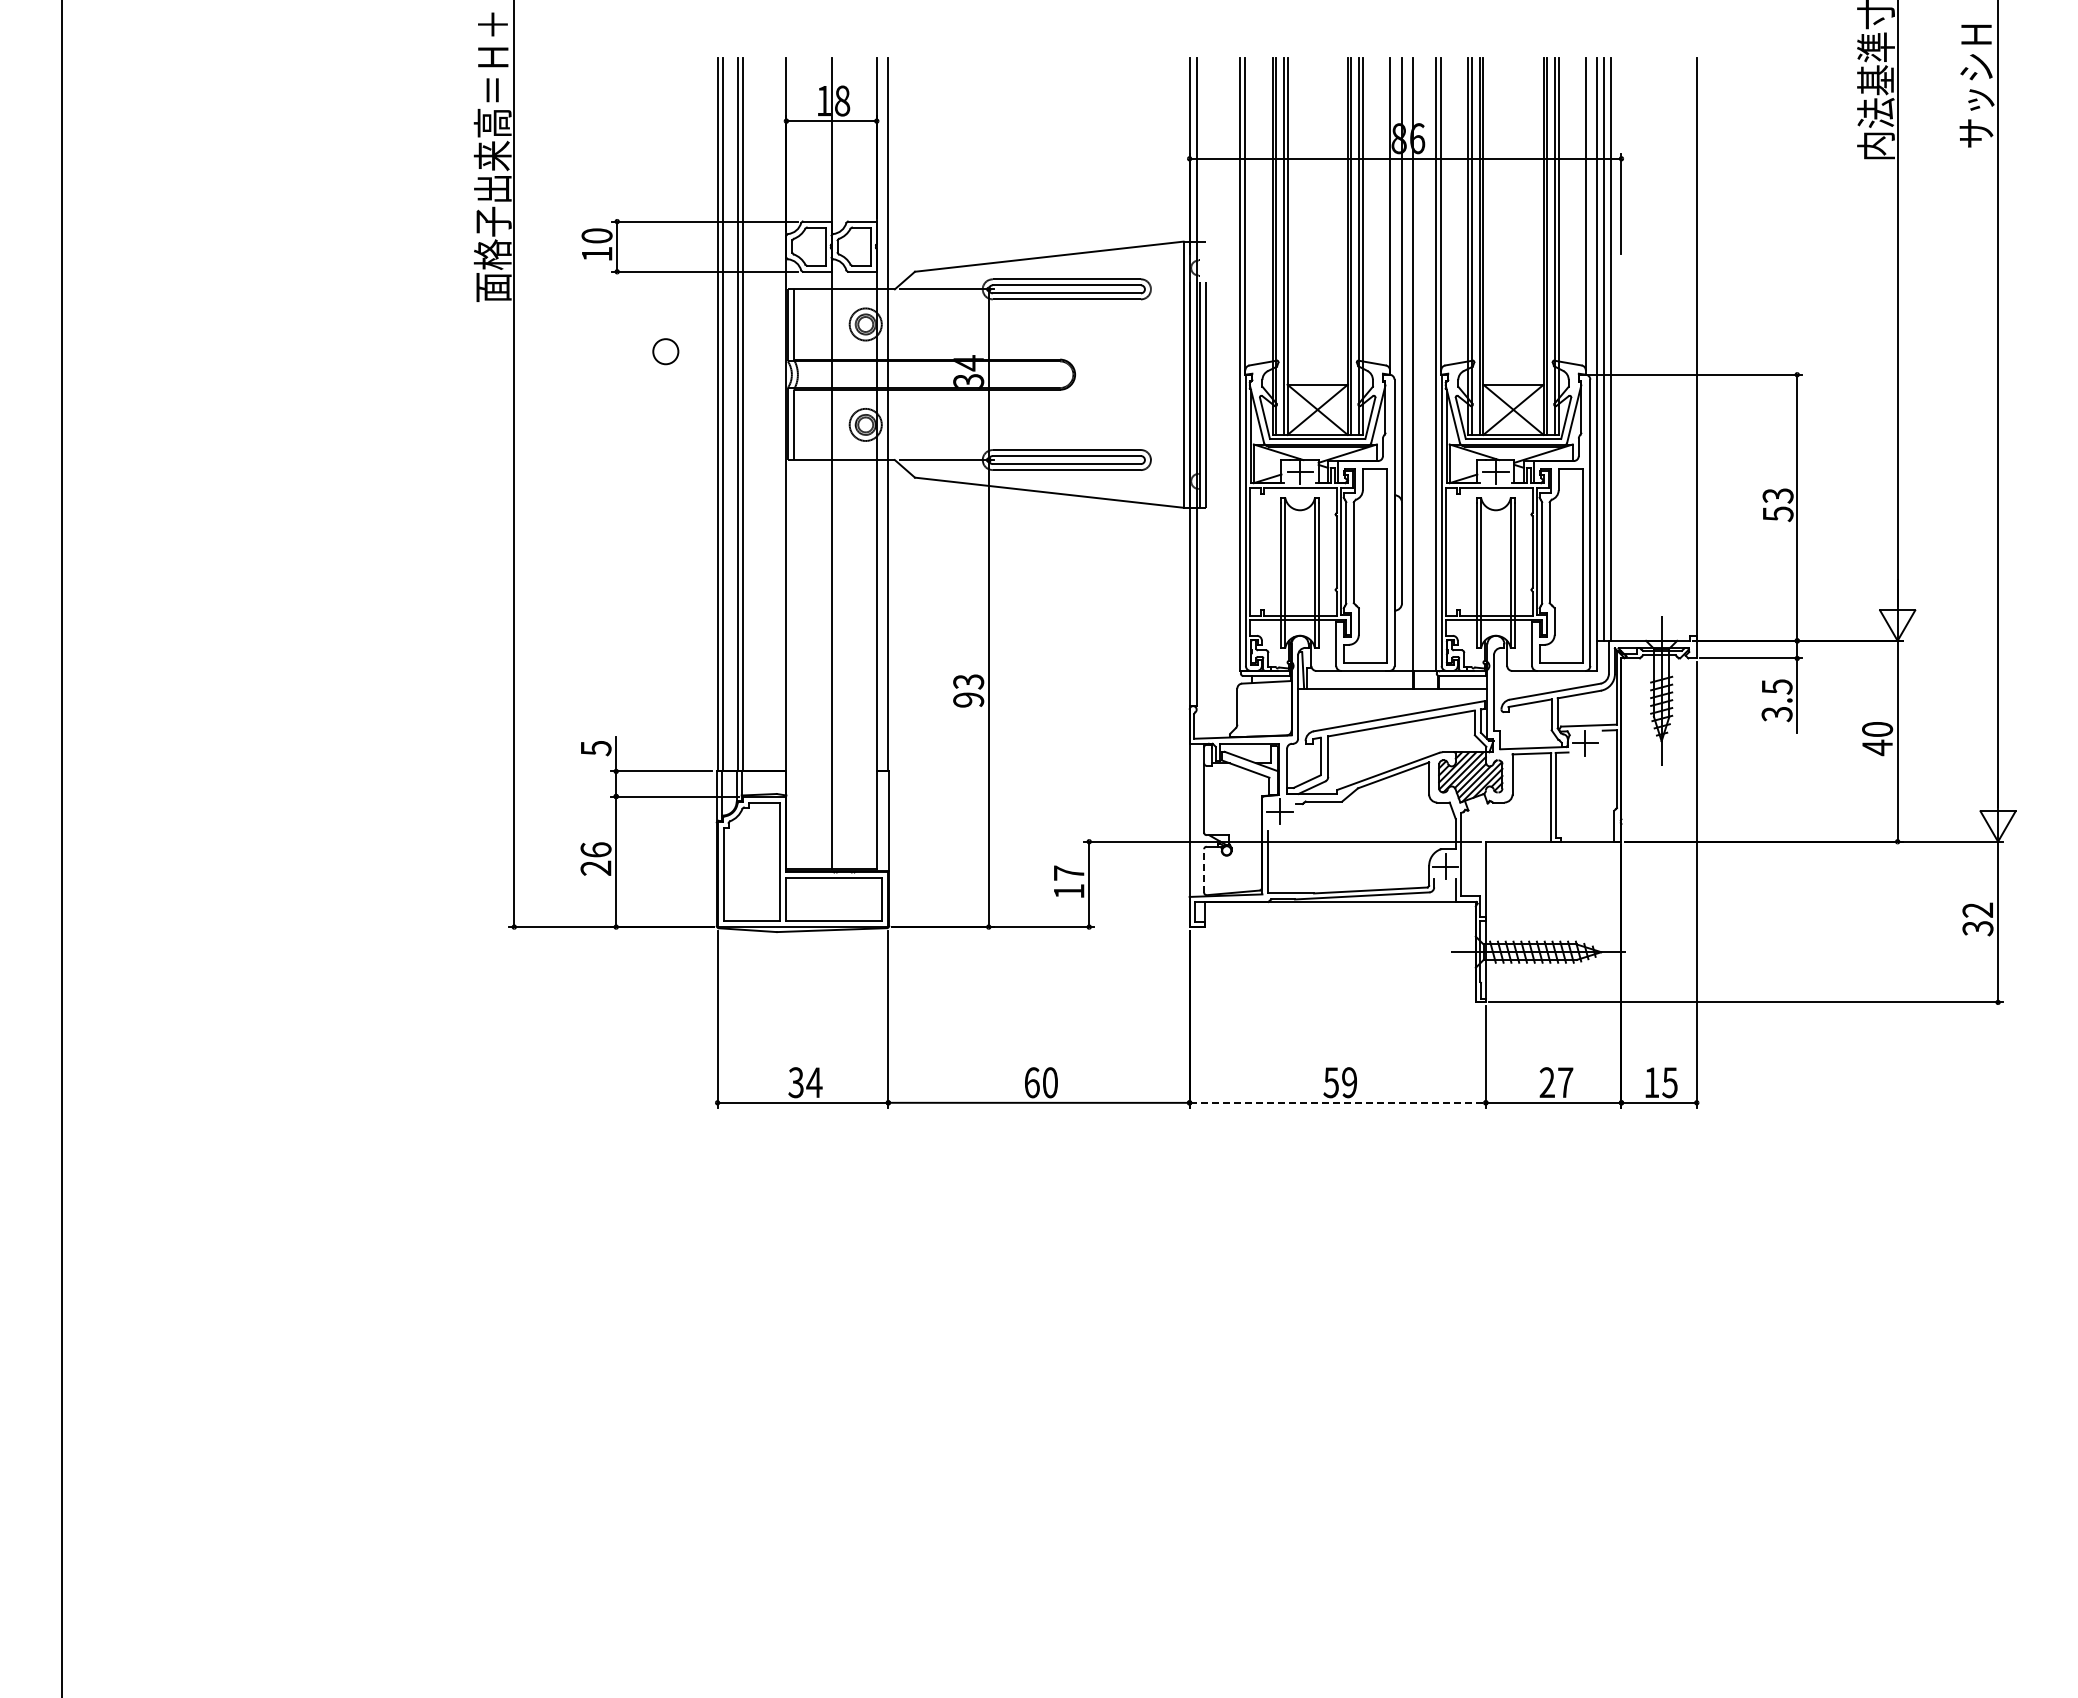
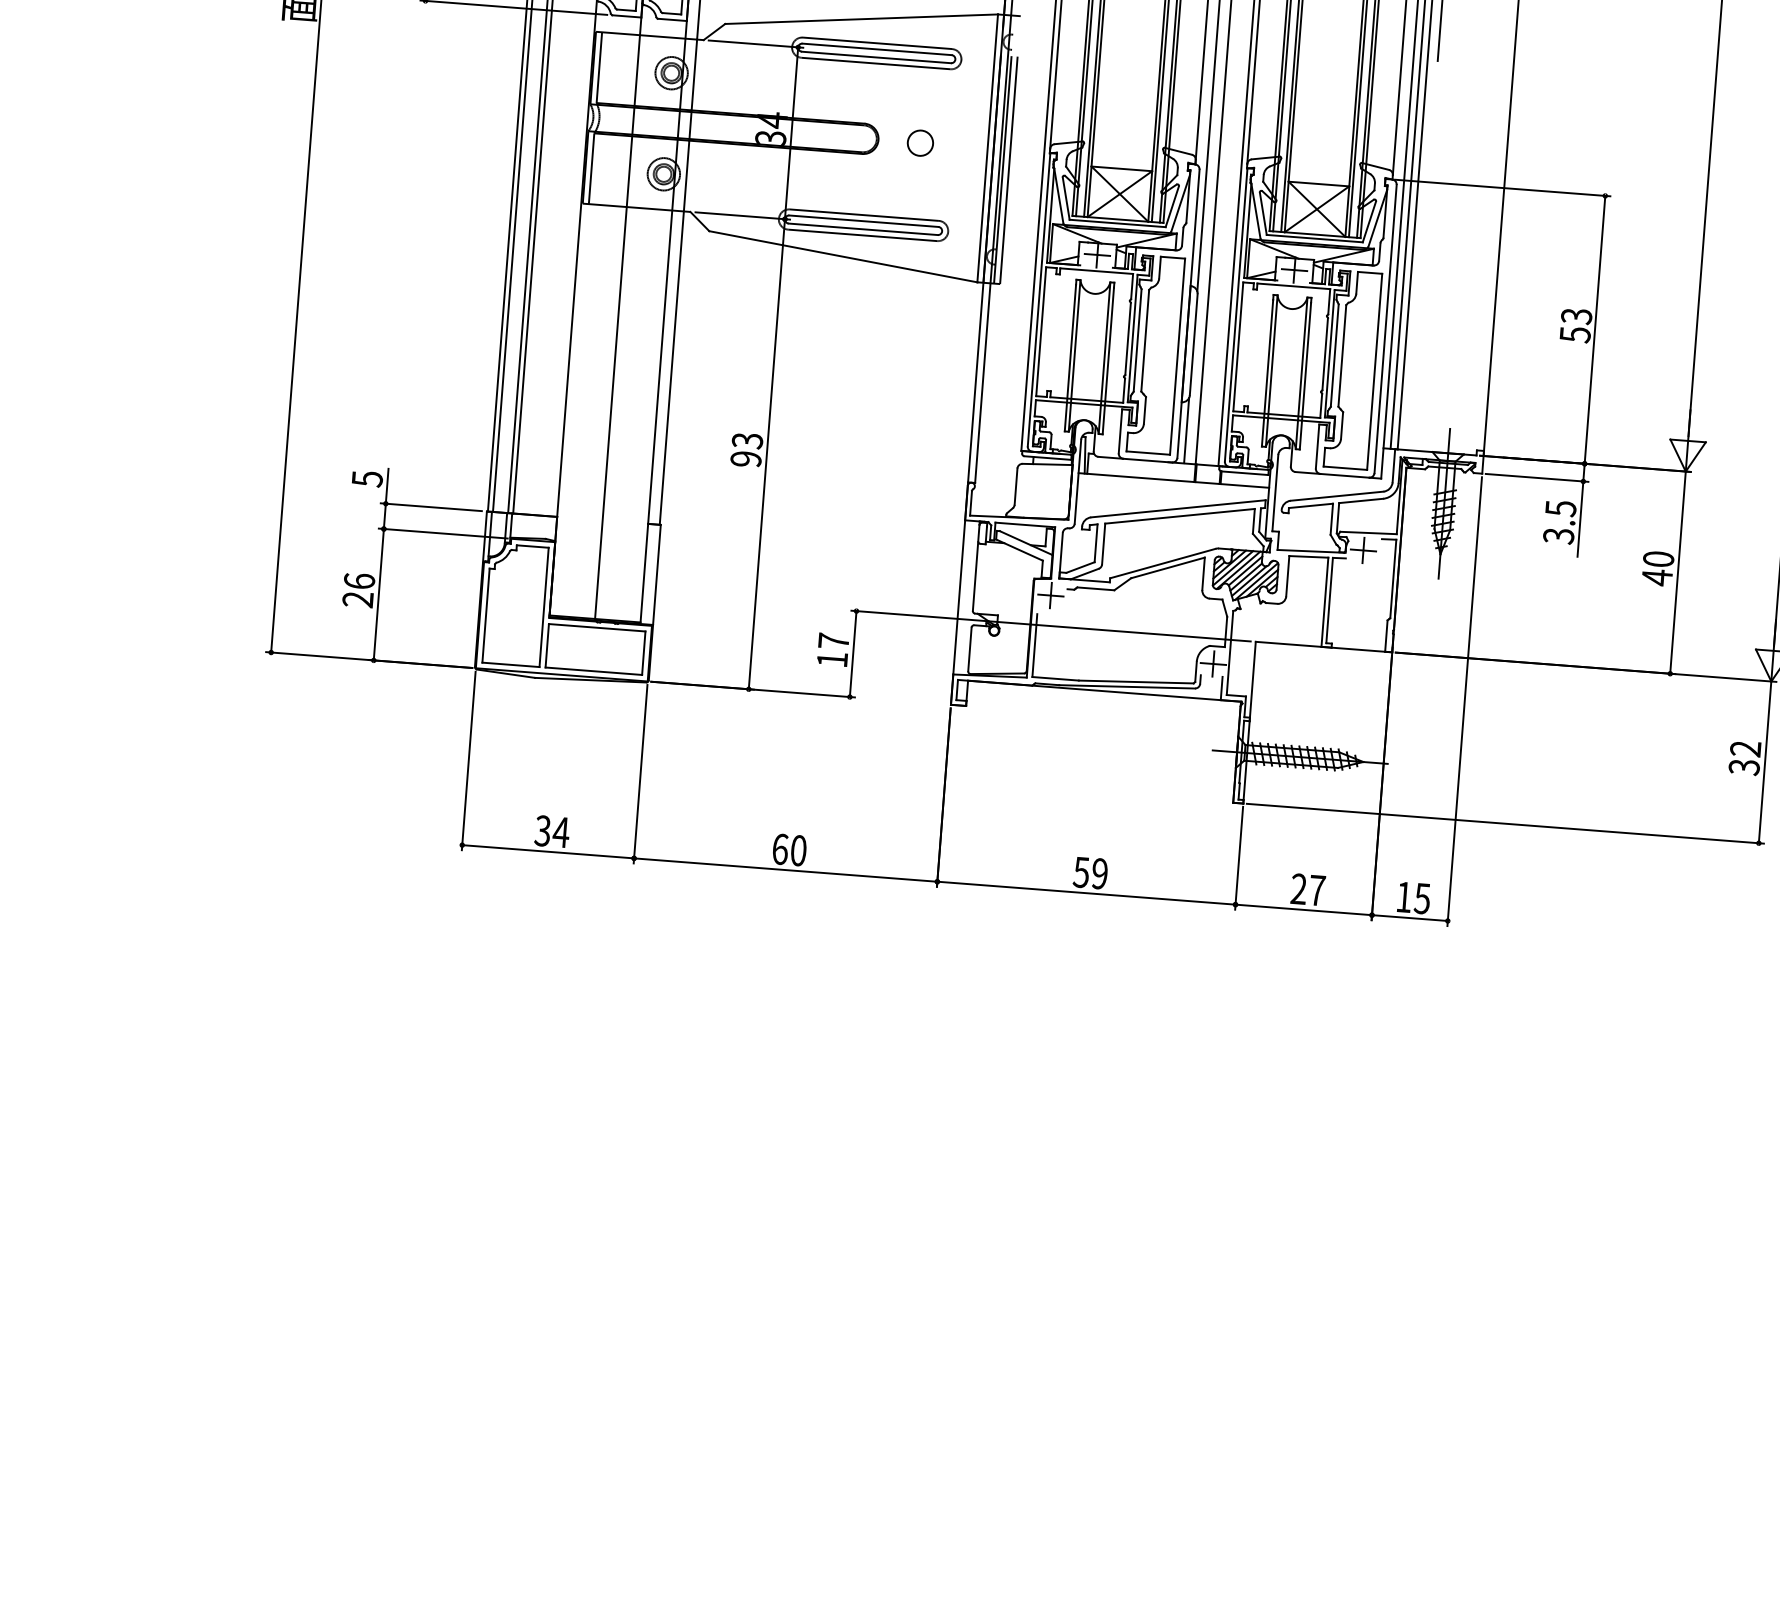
circle: (665, 351) -> (920, 142), moved
line: (1401, 637) -> (1186, 429), added
line: (1204, 870) -> (970, 649), dashed -> solid
line: (1338, 1102) -> (1087, 892), dashed -> solid

